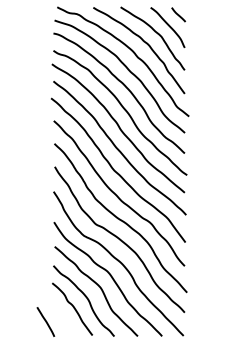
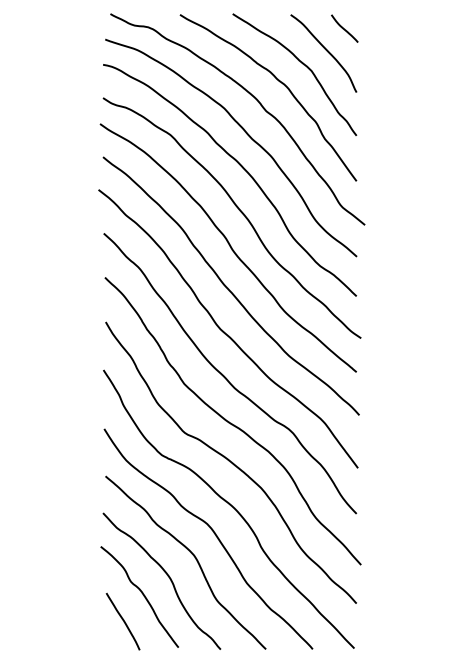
line: (45, 321) -> (122, 620), moved

